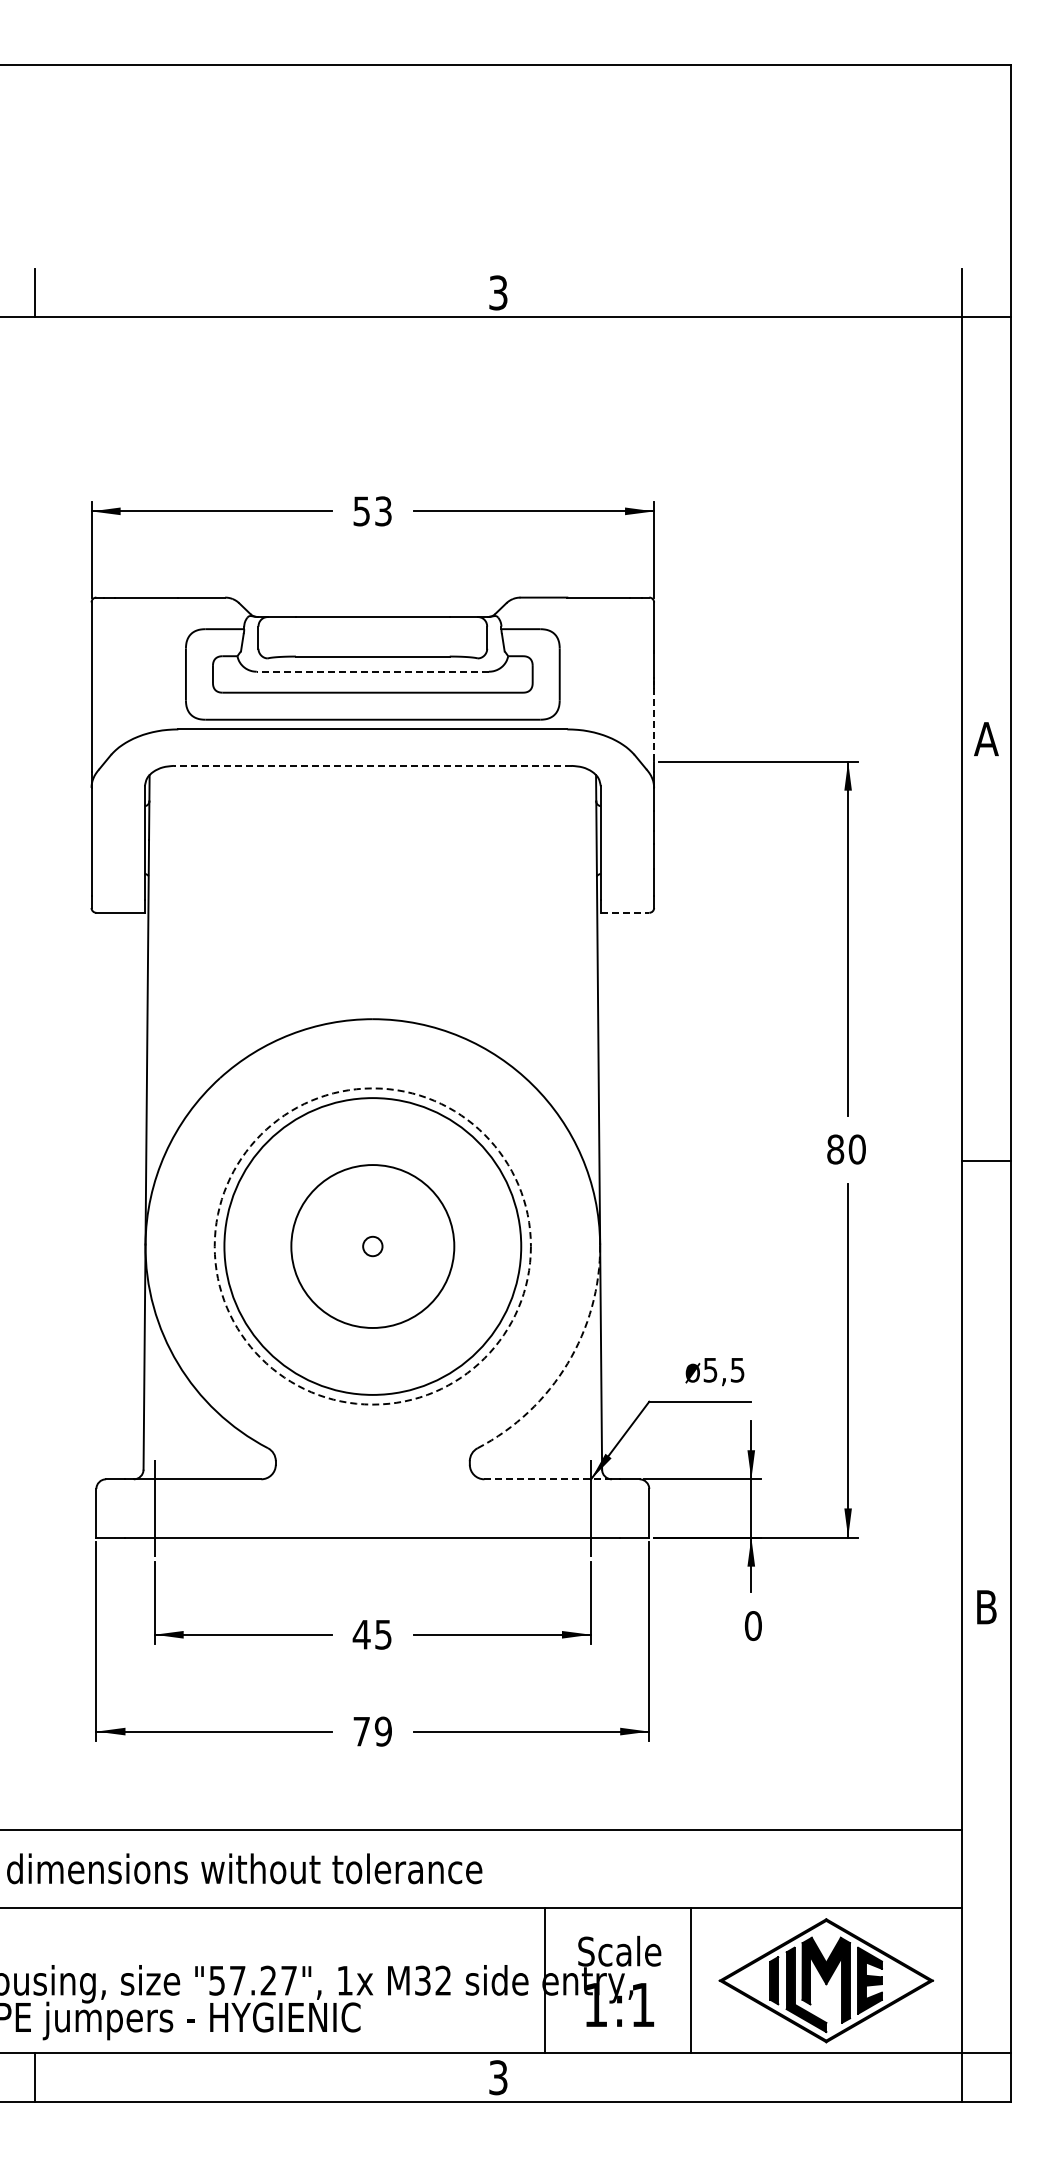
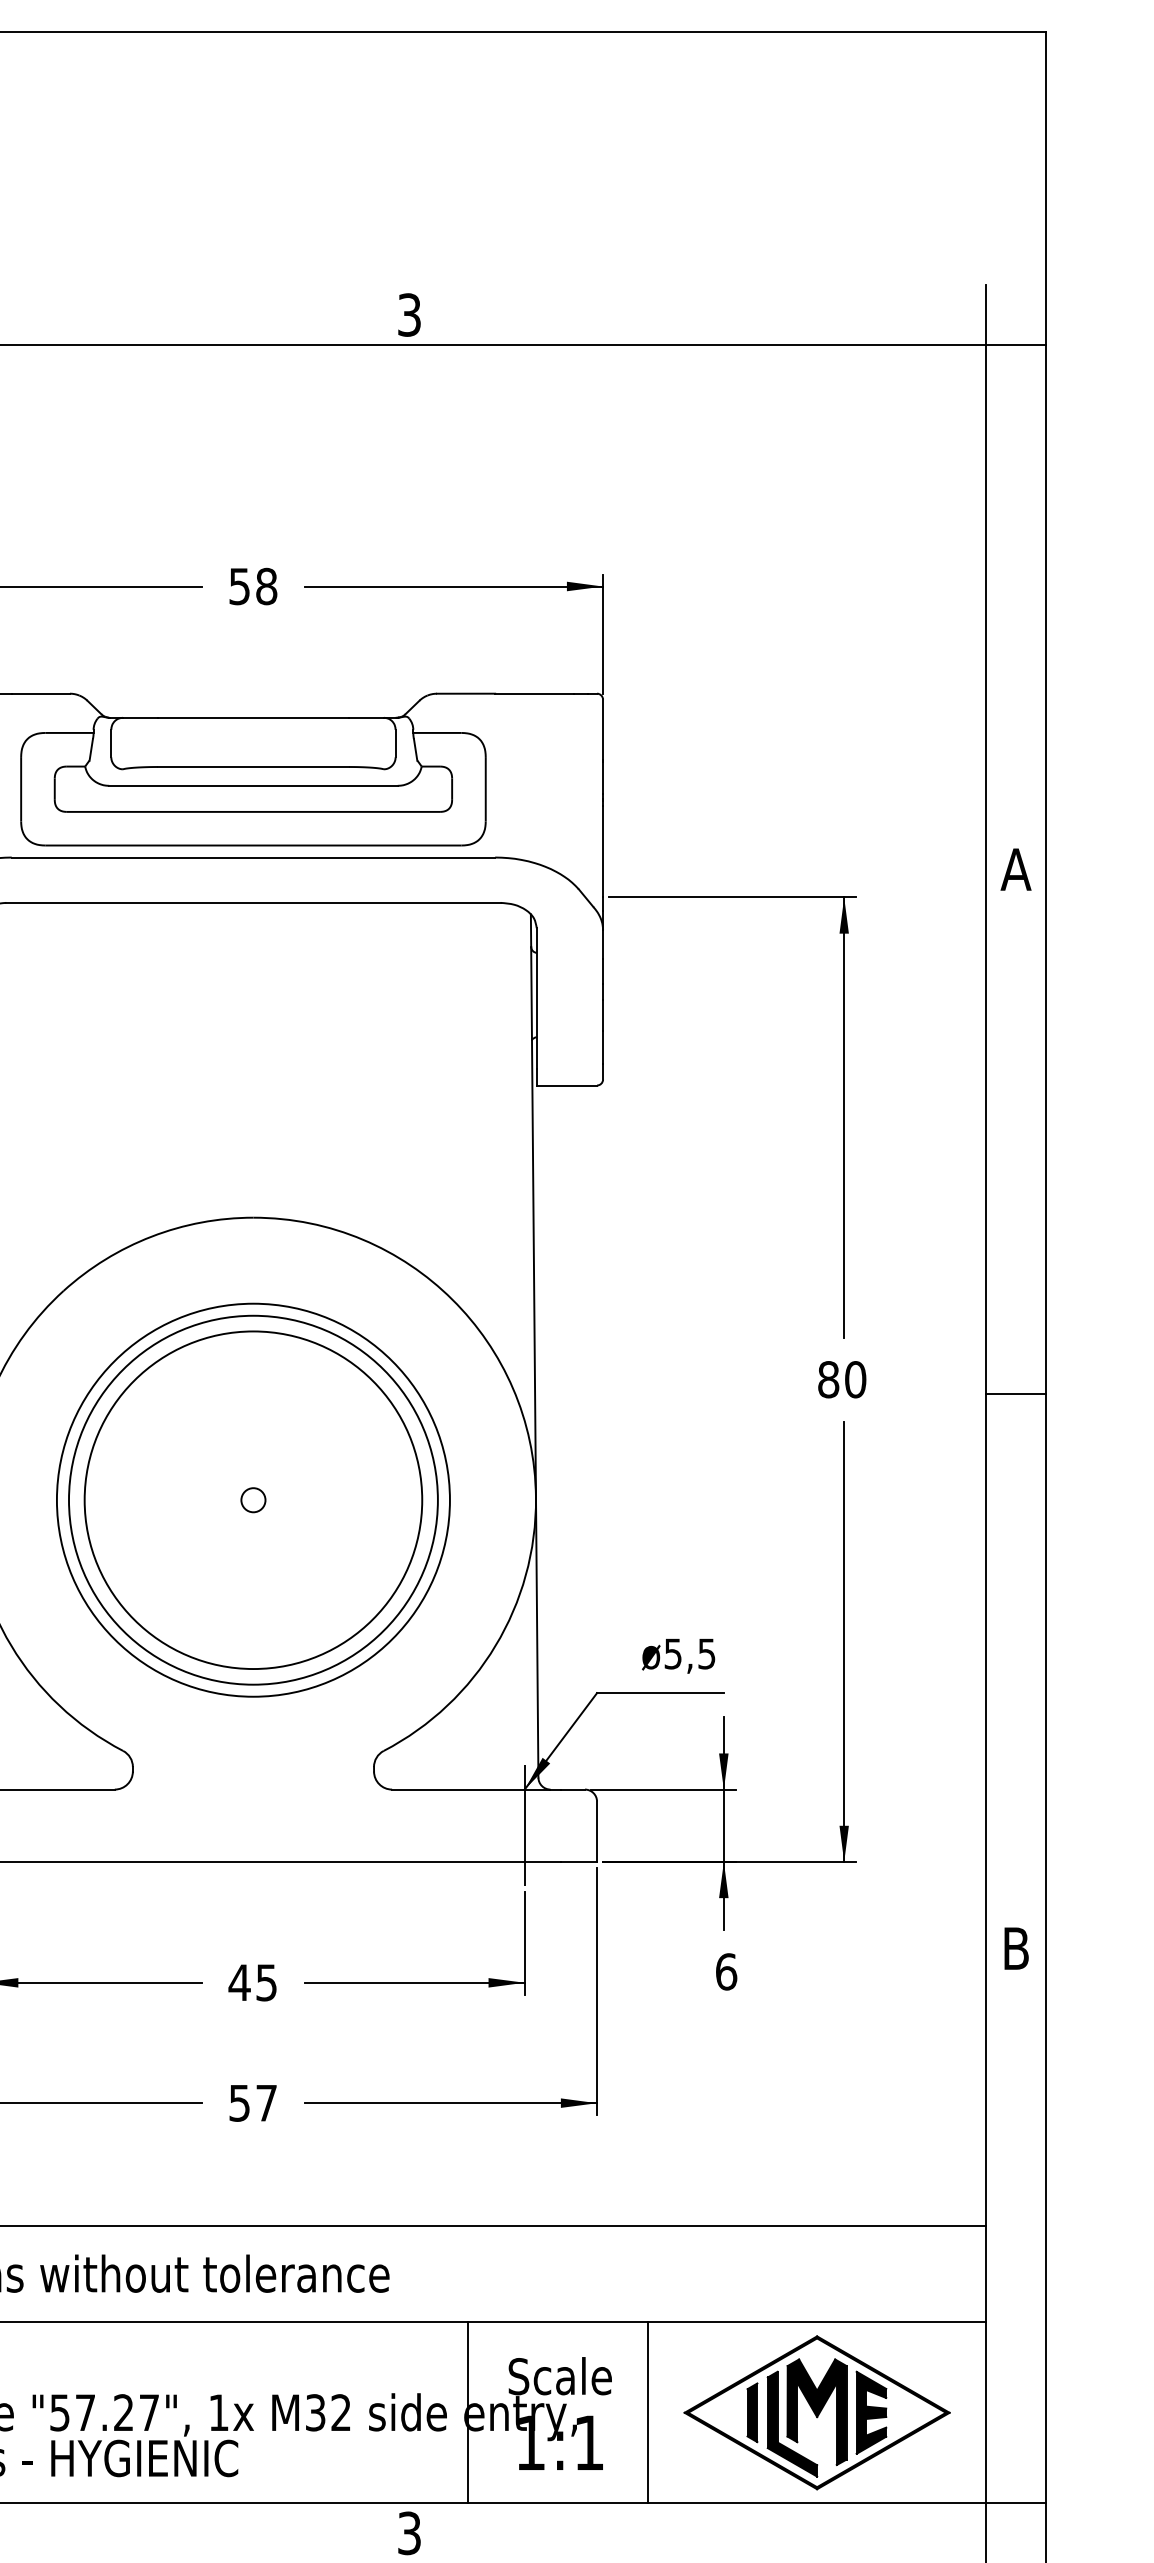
text: (383, 511) -> (266, 586), 53 -> 58
line: (372, 671) -> (253, 785), dashed -> solid
line: (654, 724) -> (603, 851), dashed -> solid
line: (372, 765) -> (253, 902), dashed -> solid
line: (625, 912) -> (567, 1085), dashed -> solid
circle: (372, 1246) -> (253, 1500), dashed -> solid
circle: (372, 1246) -> (253, 1500), size x1.67
arc: (567, 1363) -> (495, 1645), dashed -> solid
line: (548, 1479) -> (471, 1789), dashed -> solid
text: (753, 1625) -> (726, 1971), 0 -> 6
text: (372, 1731) -> (253, 2103), 79 -> 57

